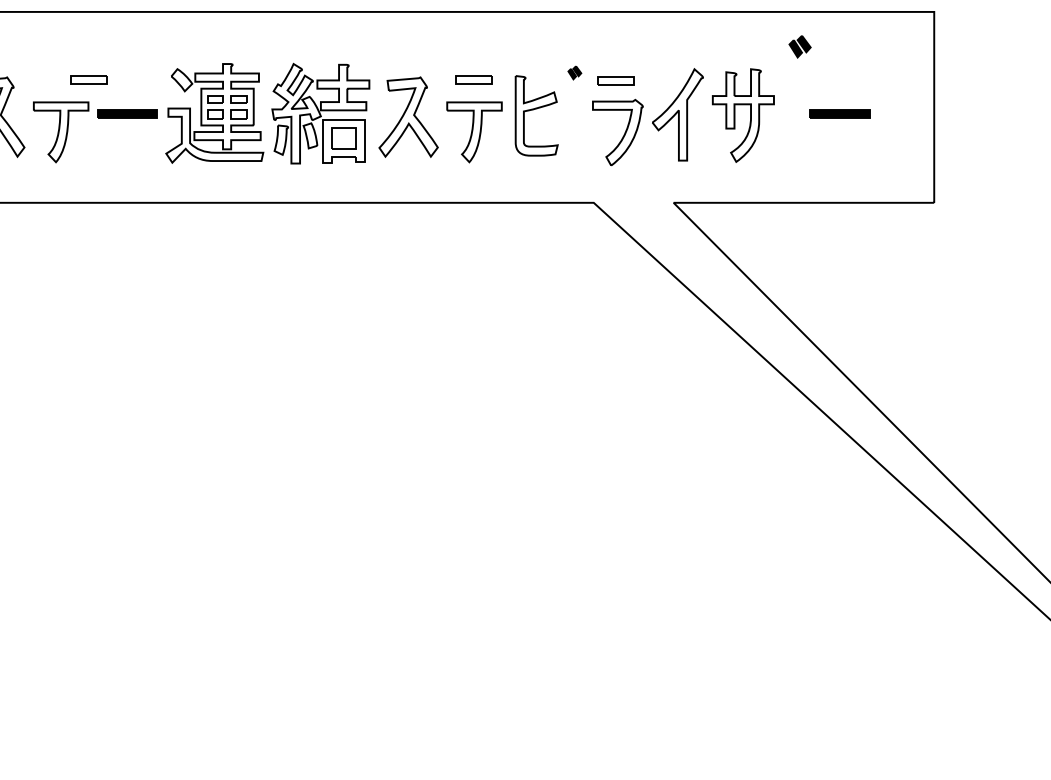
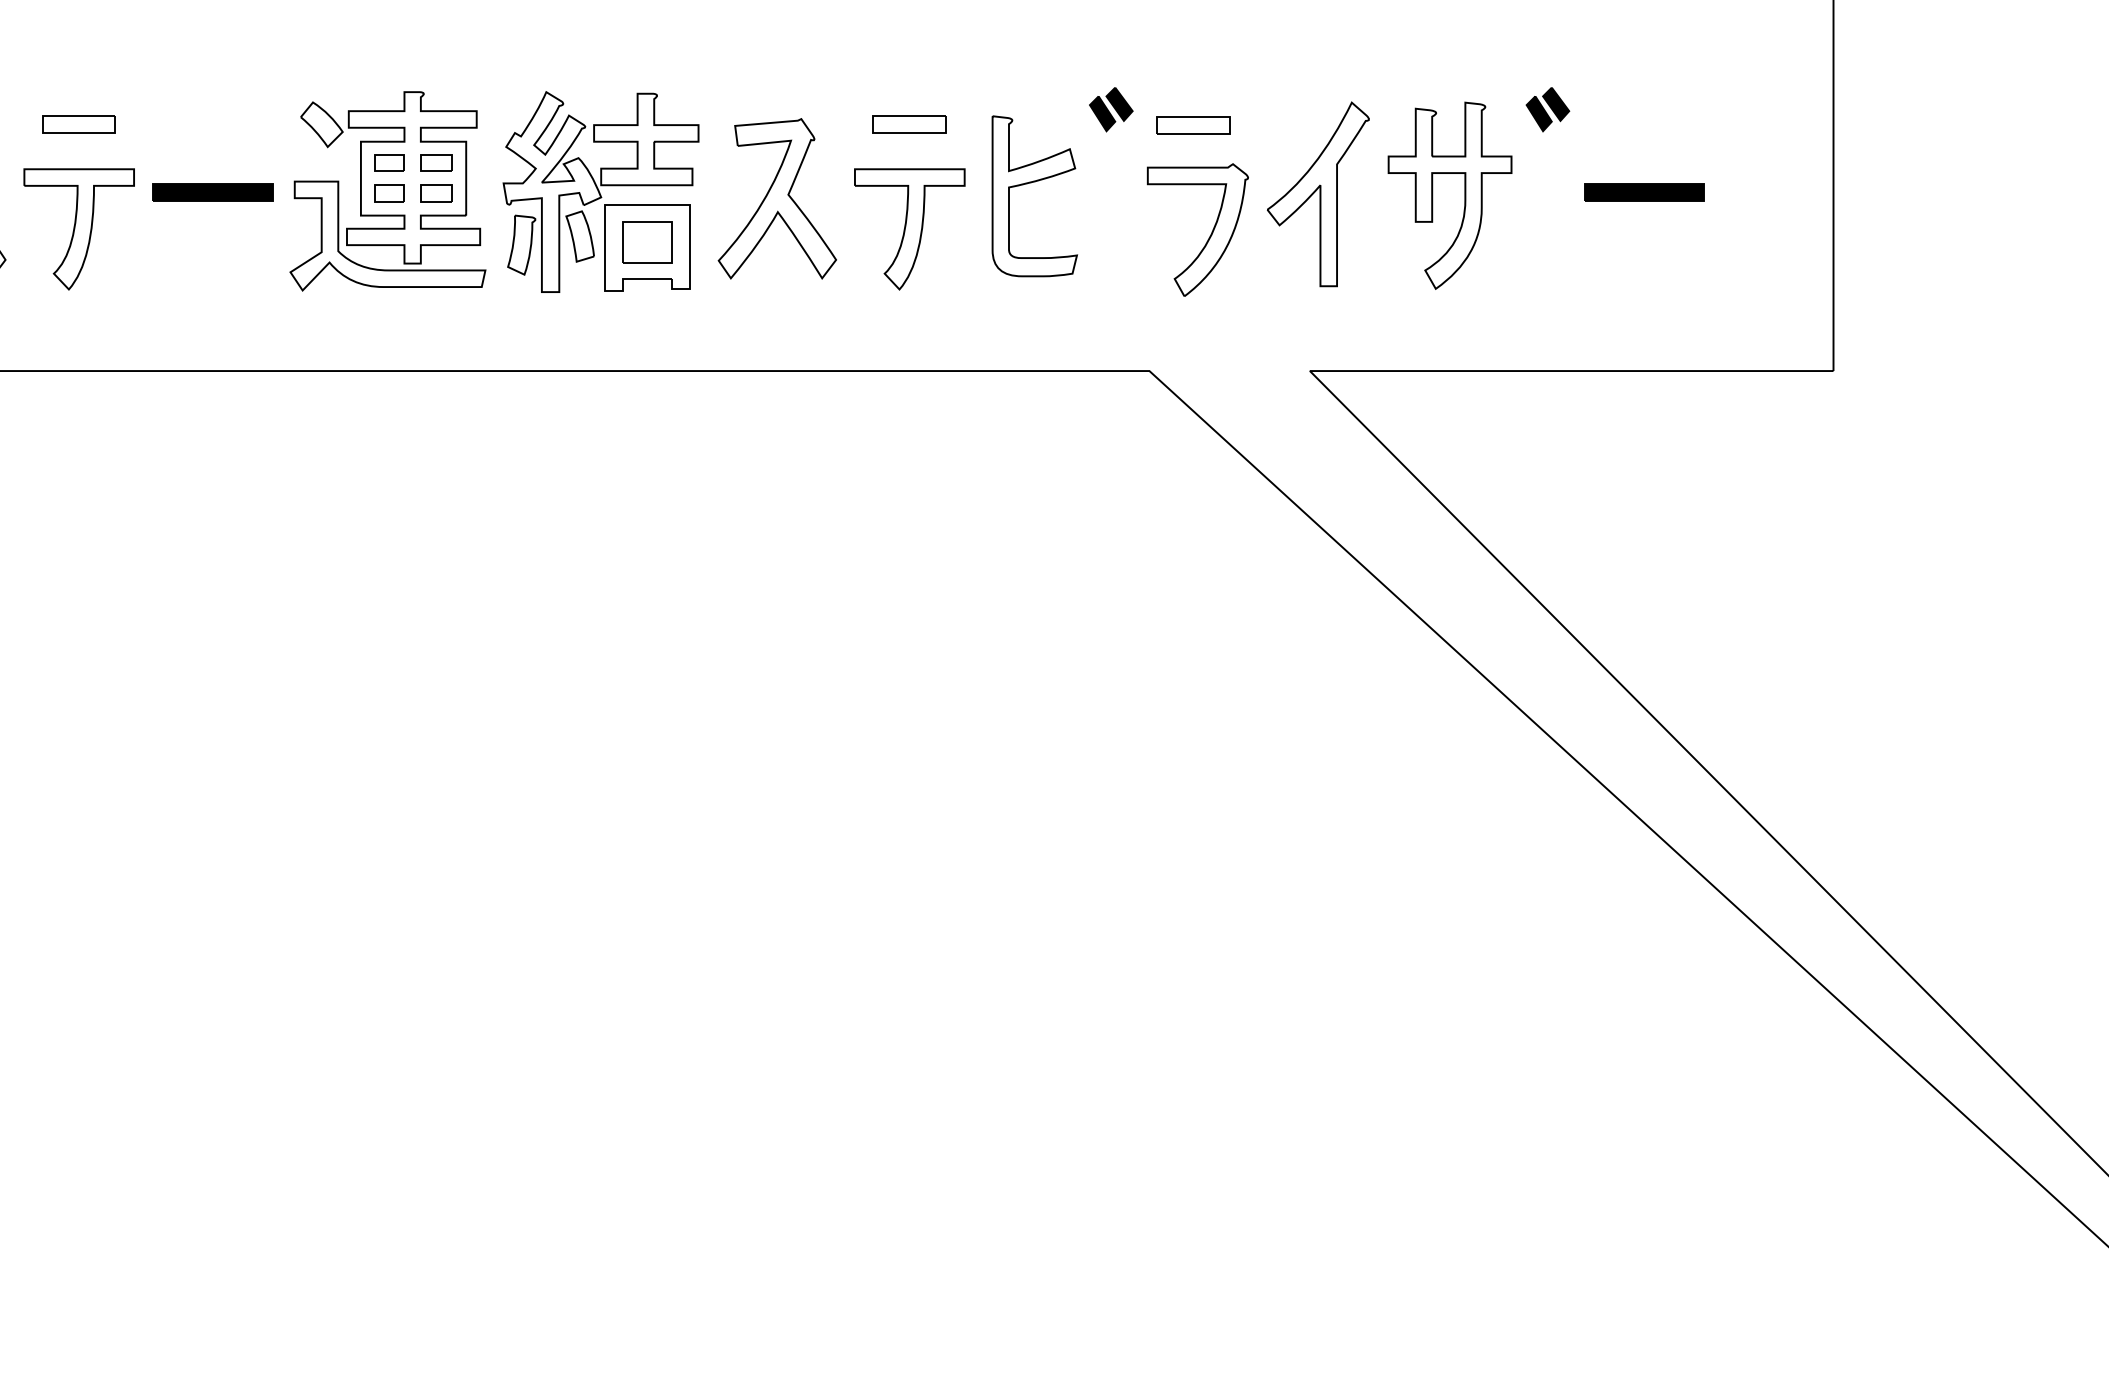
part: (799, 46) -> (1546, 109), moved
part: (574, 72) -> (1110, 109), size x1.67
part: (88, 79) -> (77, 123), moved

